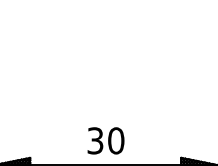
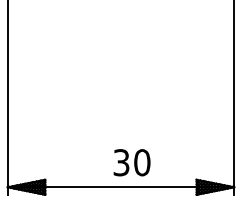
text: (105, 140) -> (131, 162), moved

